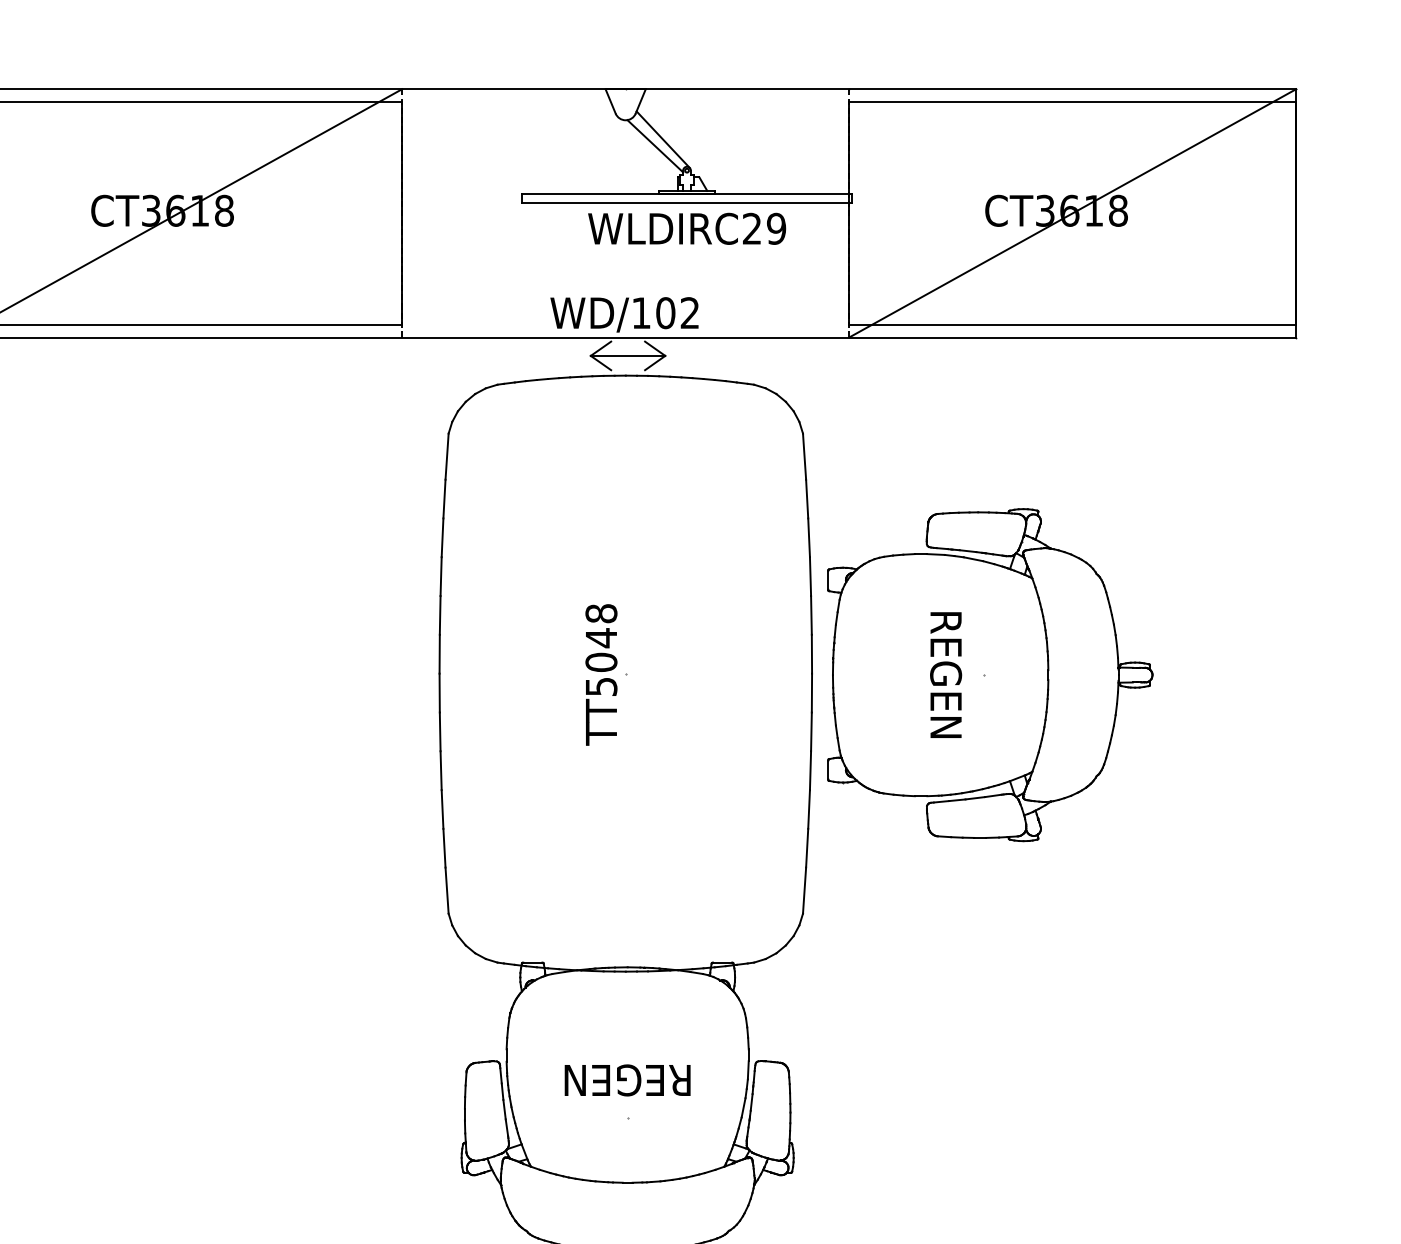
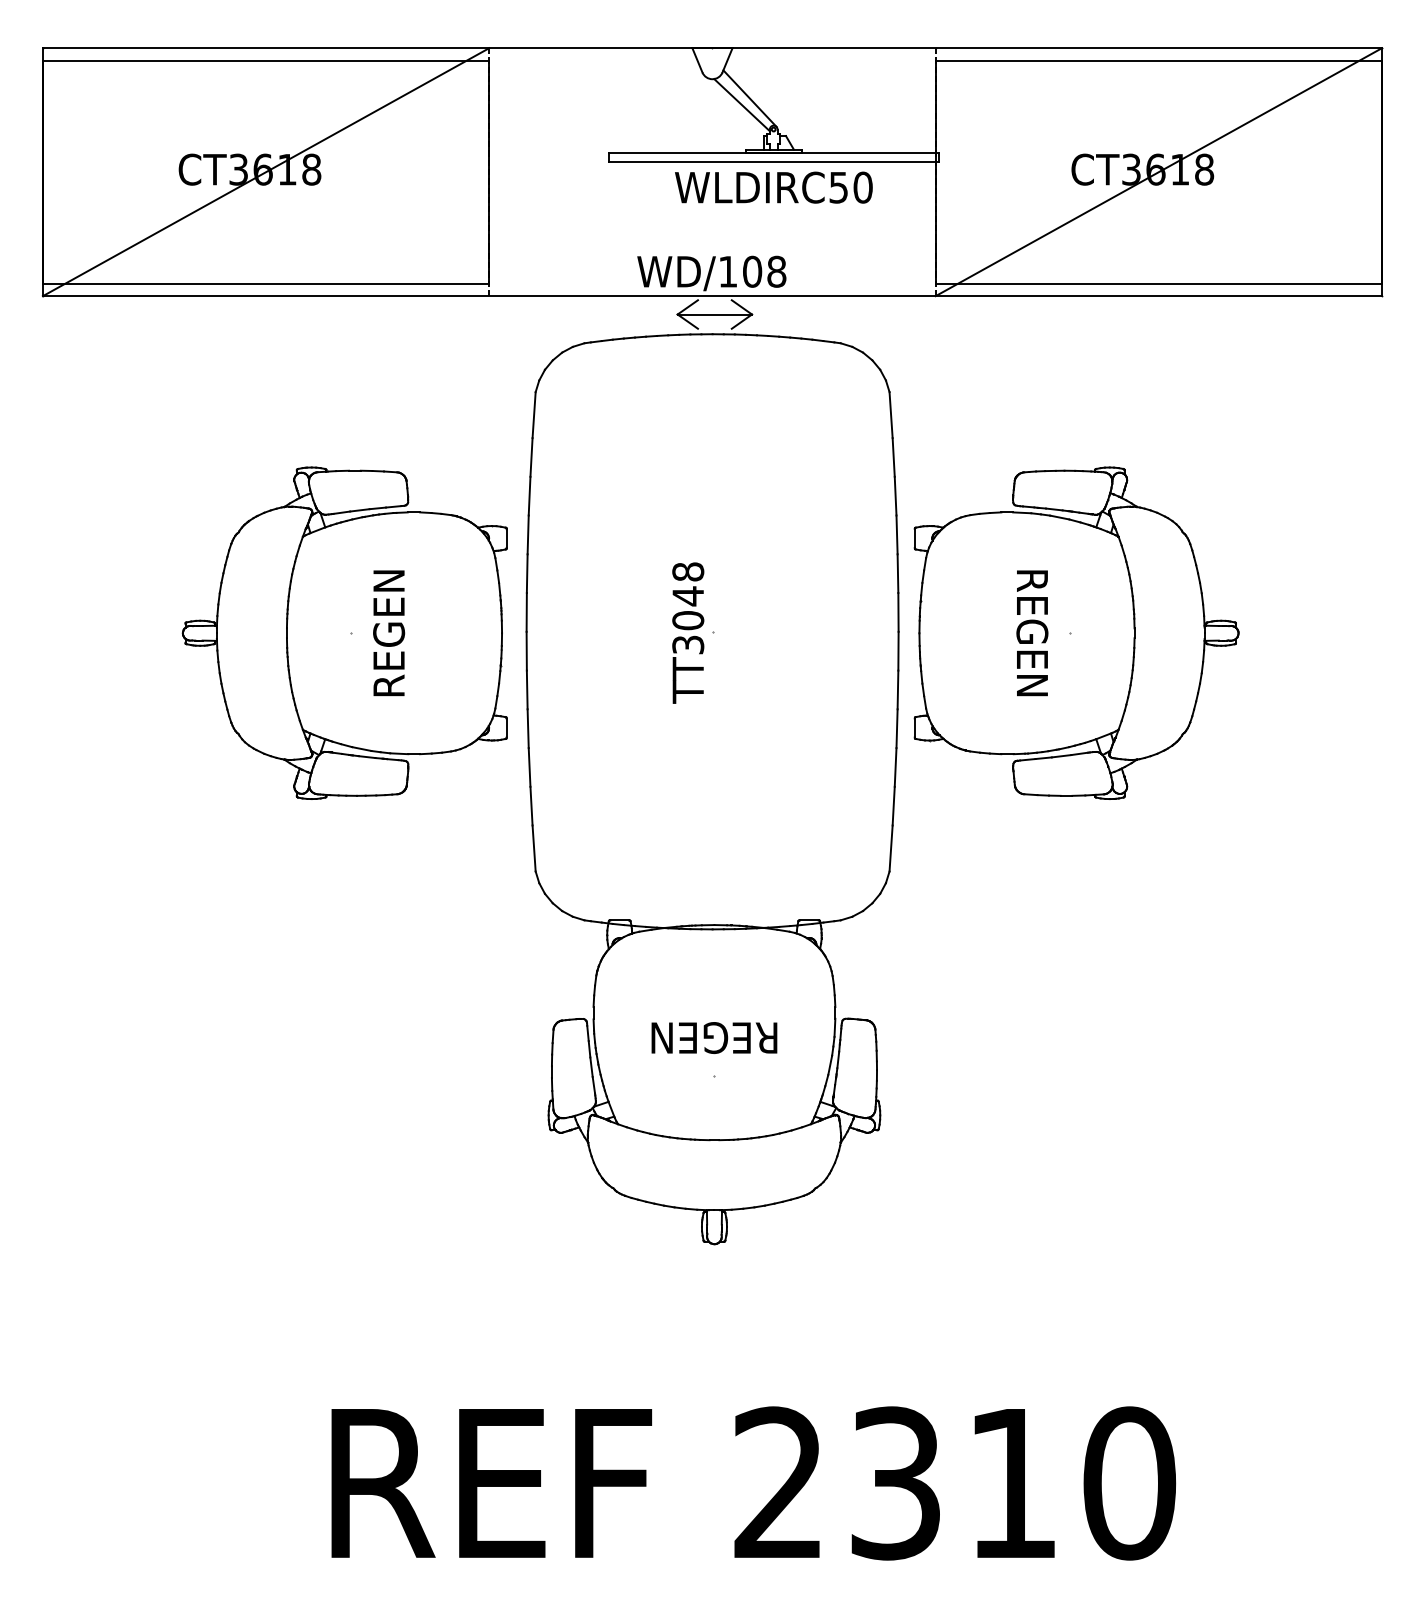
text: (763, 228) -> (850, 187), WLDIRC29 -> WLDIRC50
text: (689, 312) -> (776, 271), WD/102 -> WD/108
part: (257, 674) -> (344, 632), added
text: (600, 686) -> (687, 644), TT5048 -> TT3048

